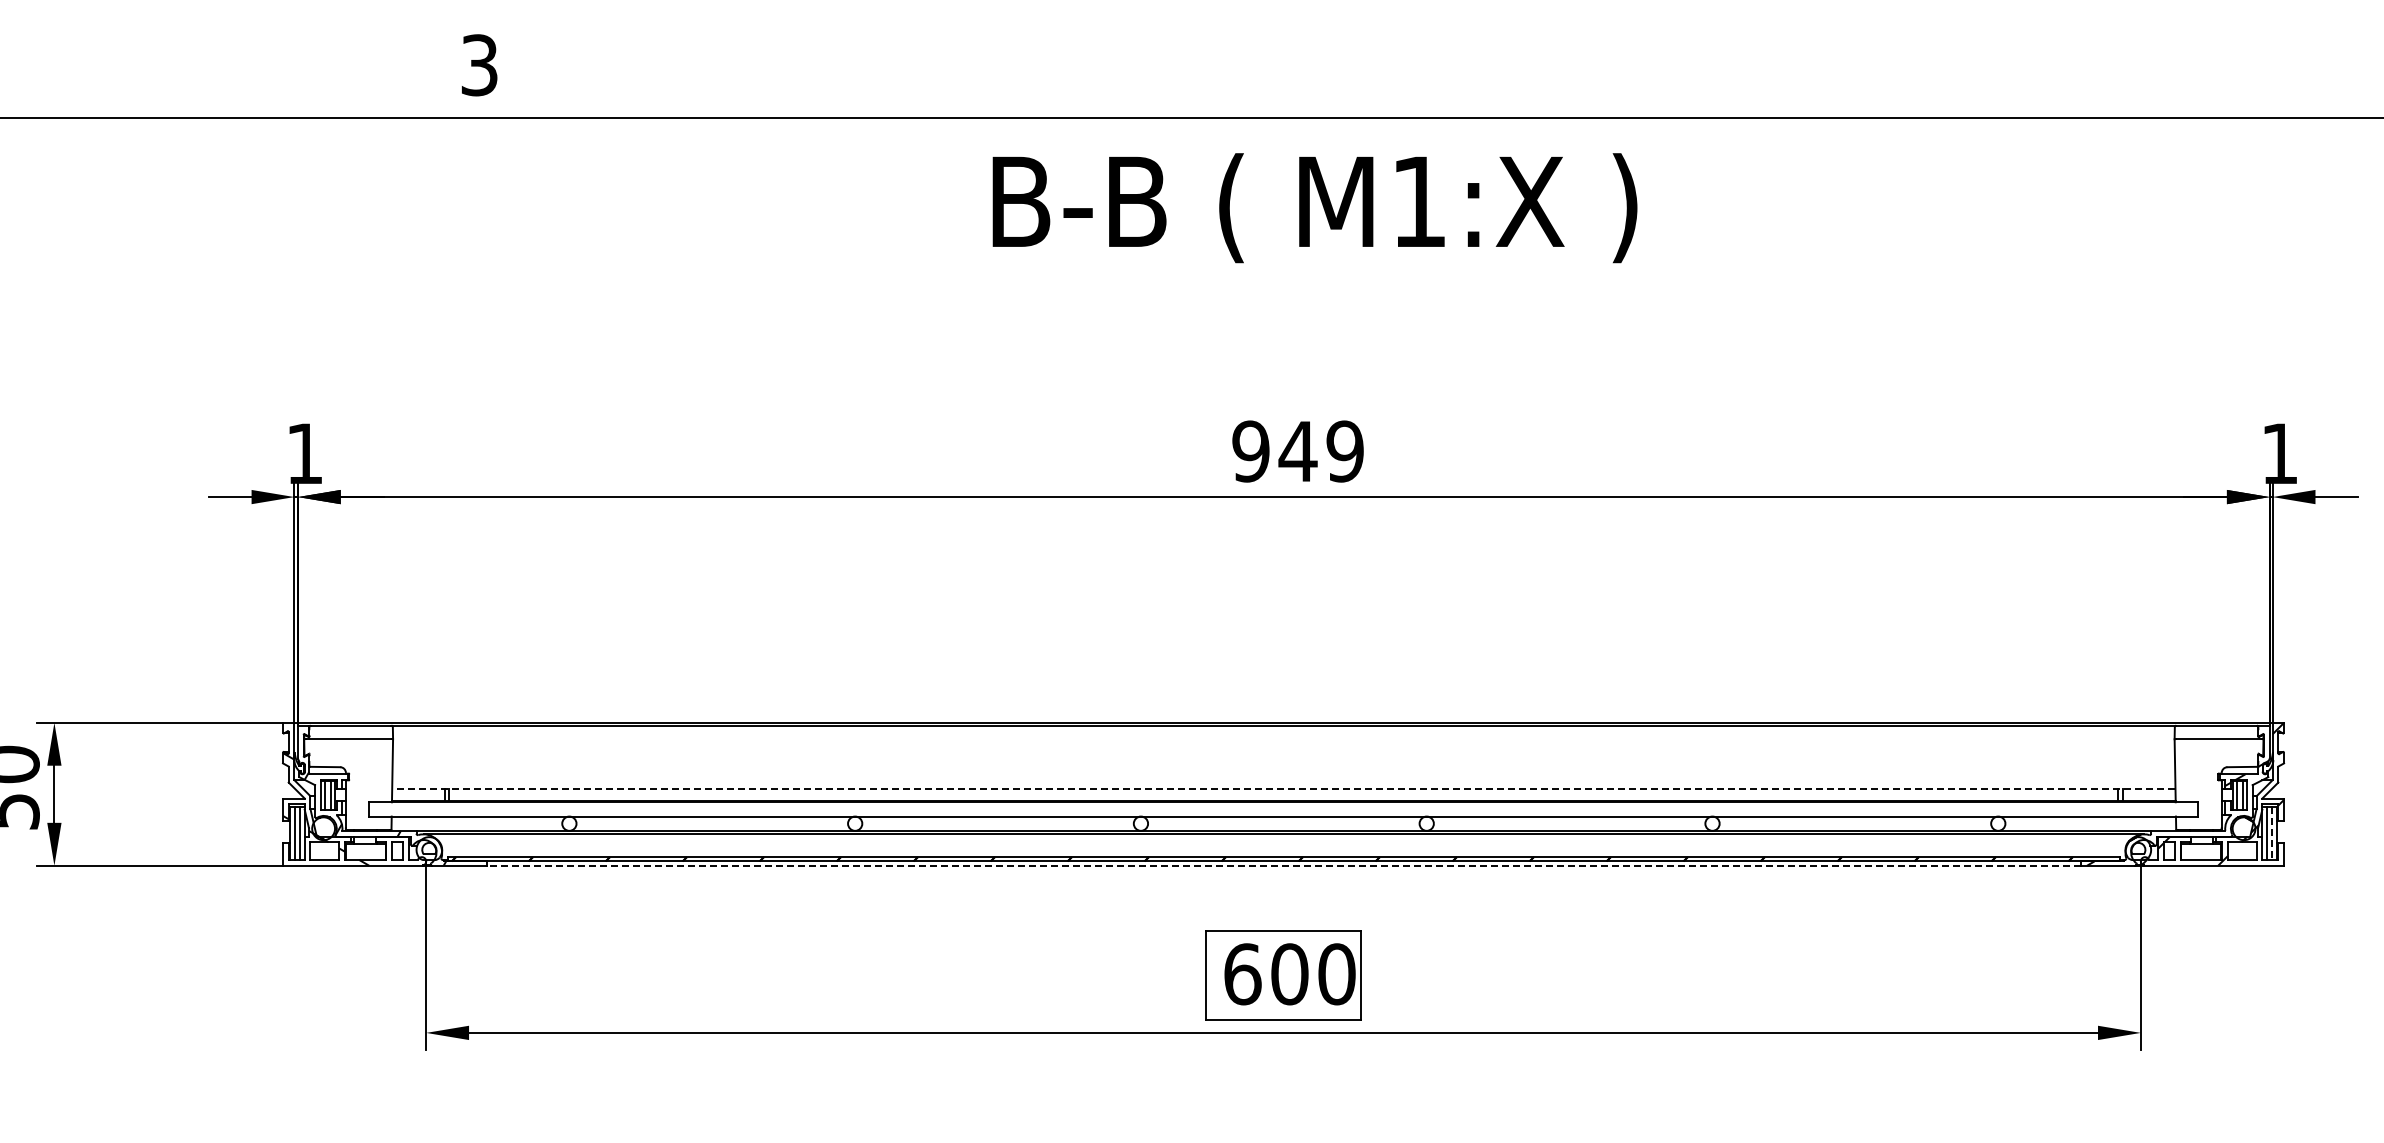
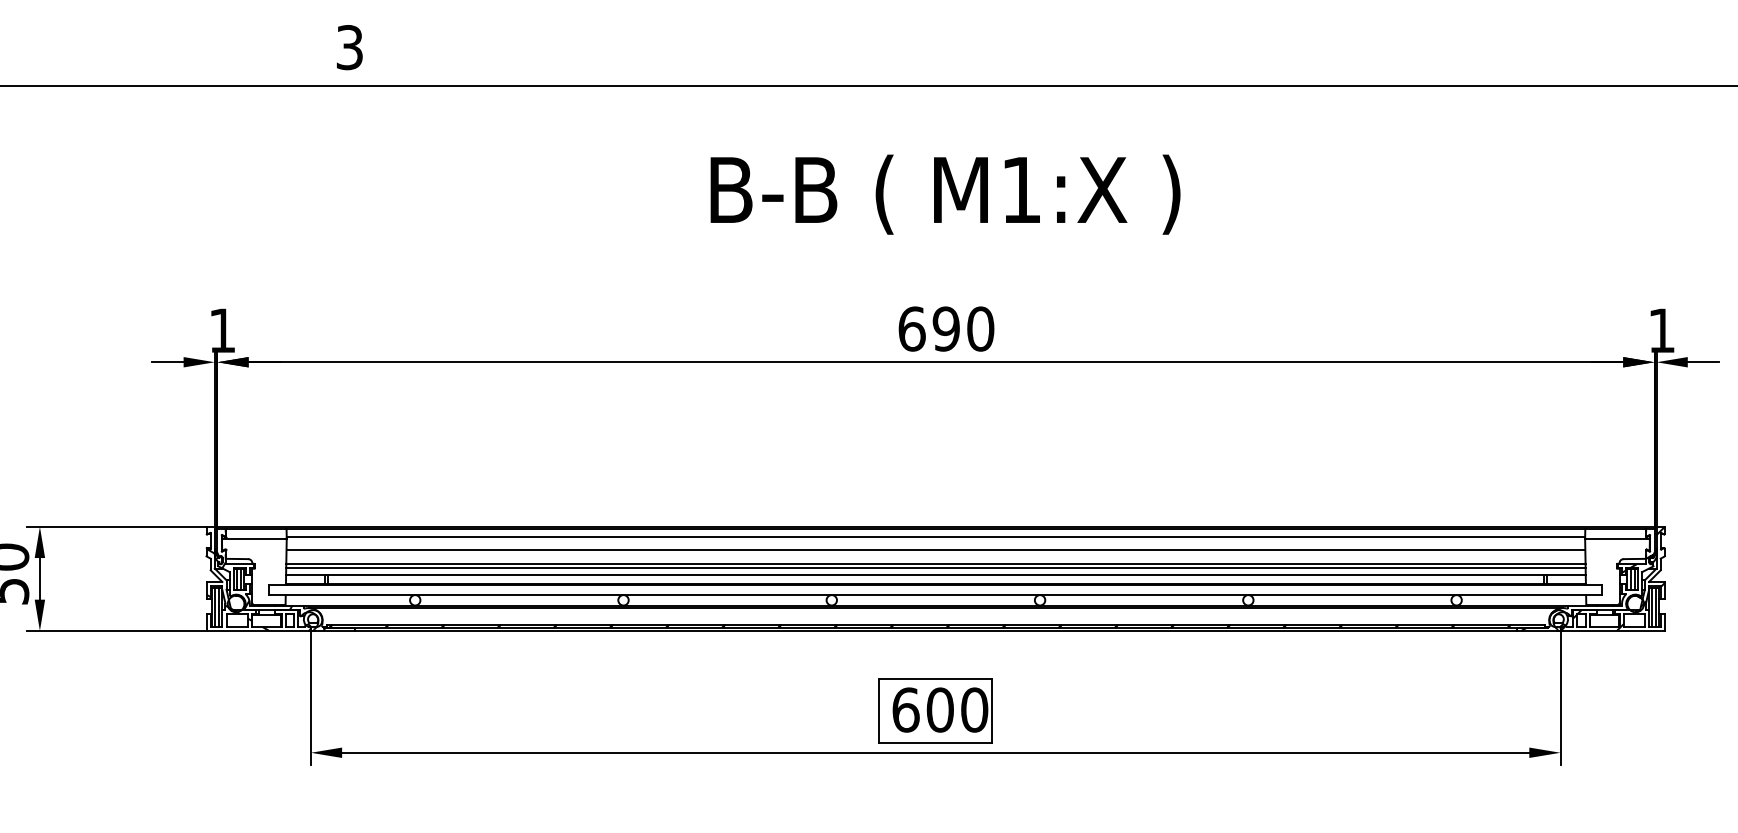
text: (1314, 208) -> (945, 194), moved
text: (1297, 451) -> (945, 329), 949 -> 690
line: (1283, 736) -> (935, 536), added
line: (1283, 754) -> (935, 549), added
line: (1283, 774) -> (935, 564), added
line: (1283, 779) -> (935, 568), added
line: (1283, 788) -> (935, 574), dashed -> solid
line: (2272, 834) -> (1656, 608), dashed -> solid
line: (1283, 865) -> (935, 630), dashed -> solid

